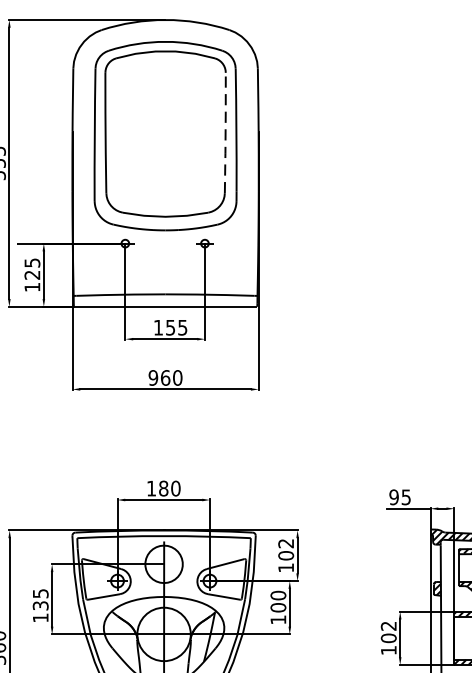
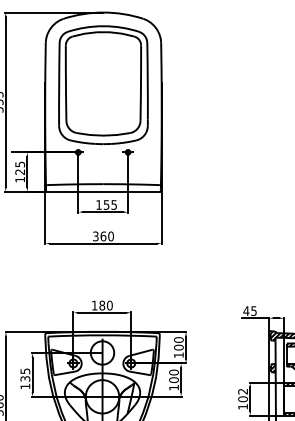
line: (224, 133) -> (140, 83), dashed -> solid
text: (152, 378) -> (95, 236), 960 -> 360
text: (394, 497) -> (246, 311), 95 -> 45
text: (285, 542) -> (178, 339), 102 -> 100

